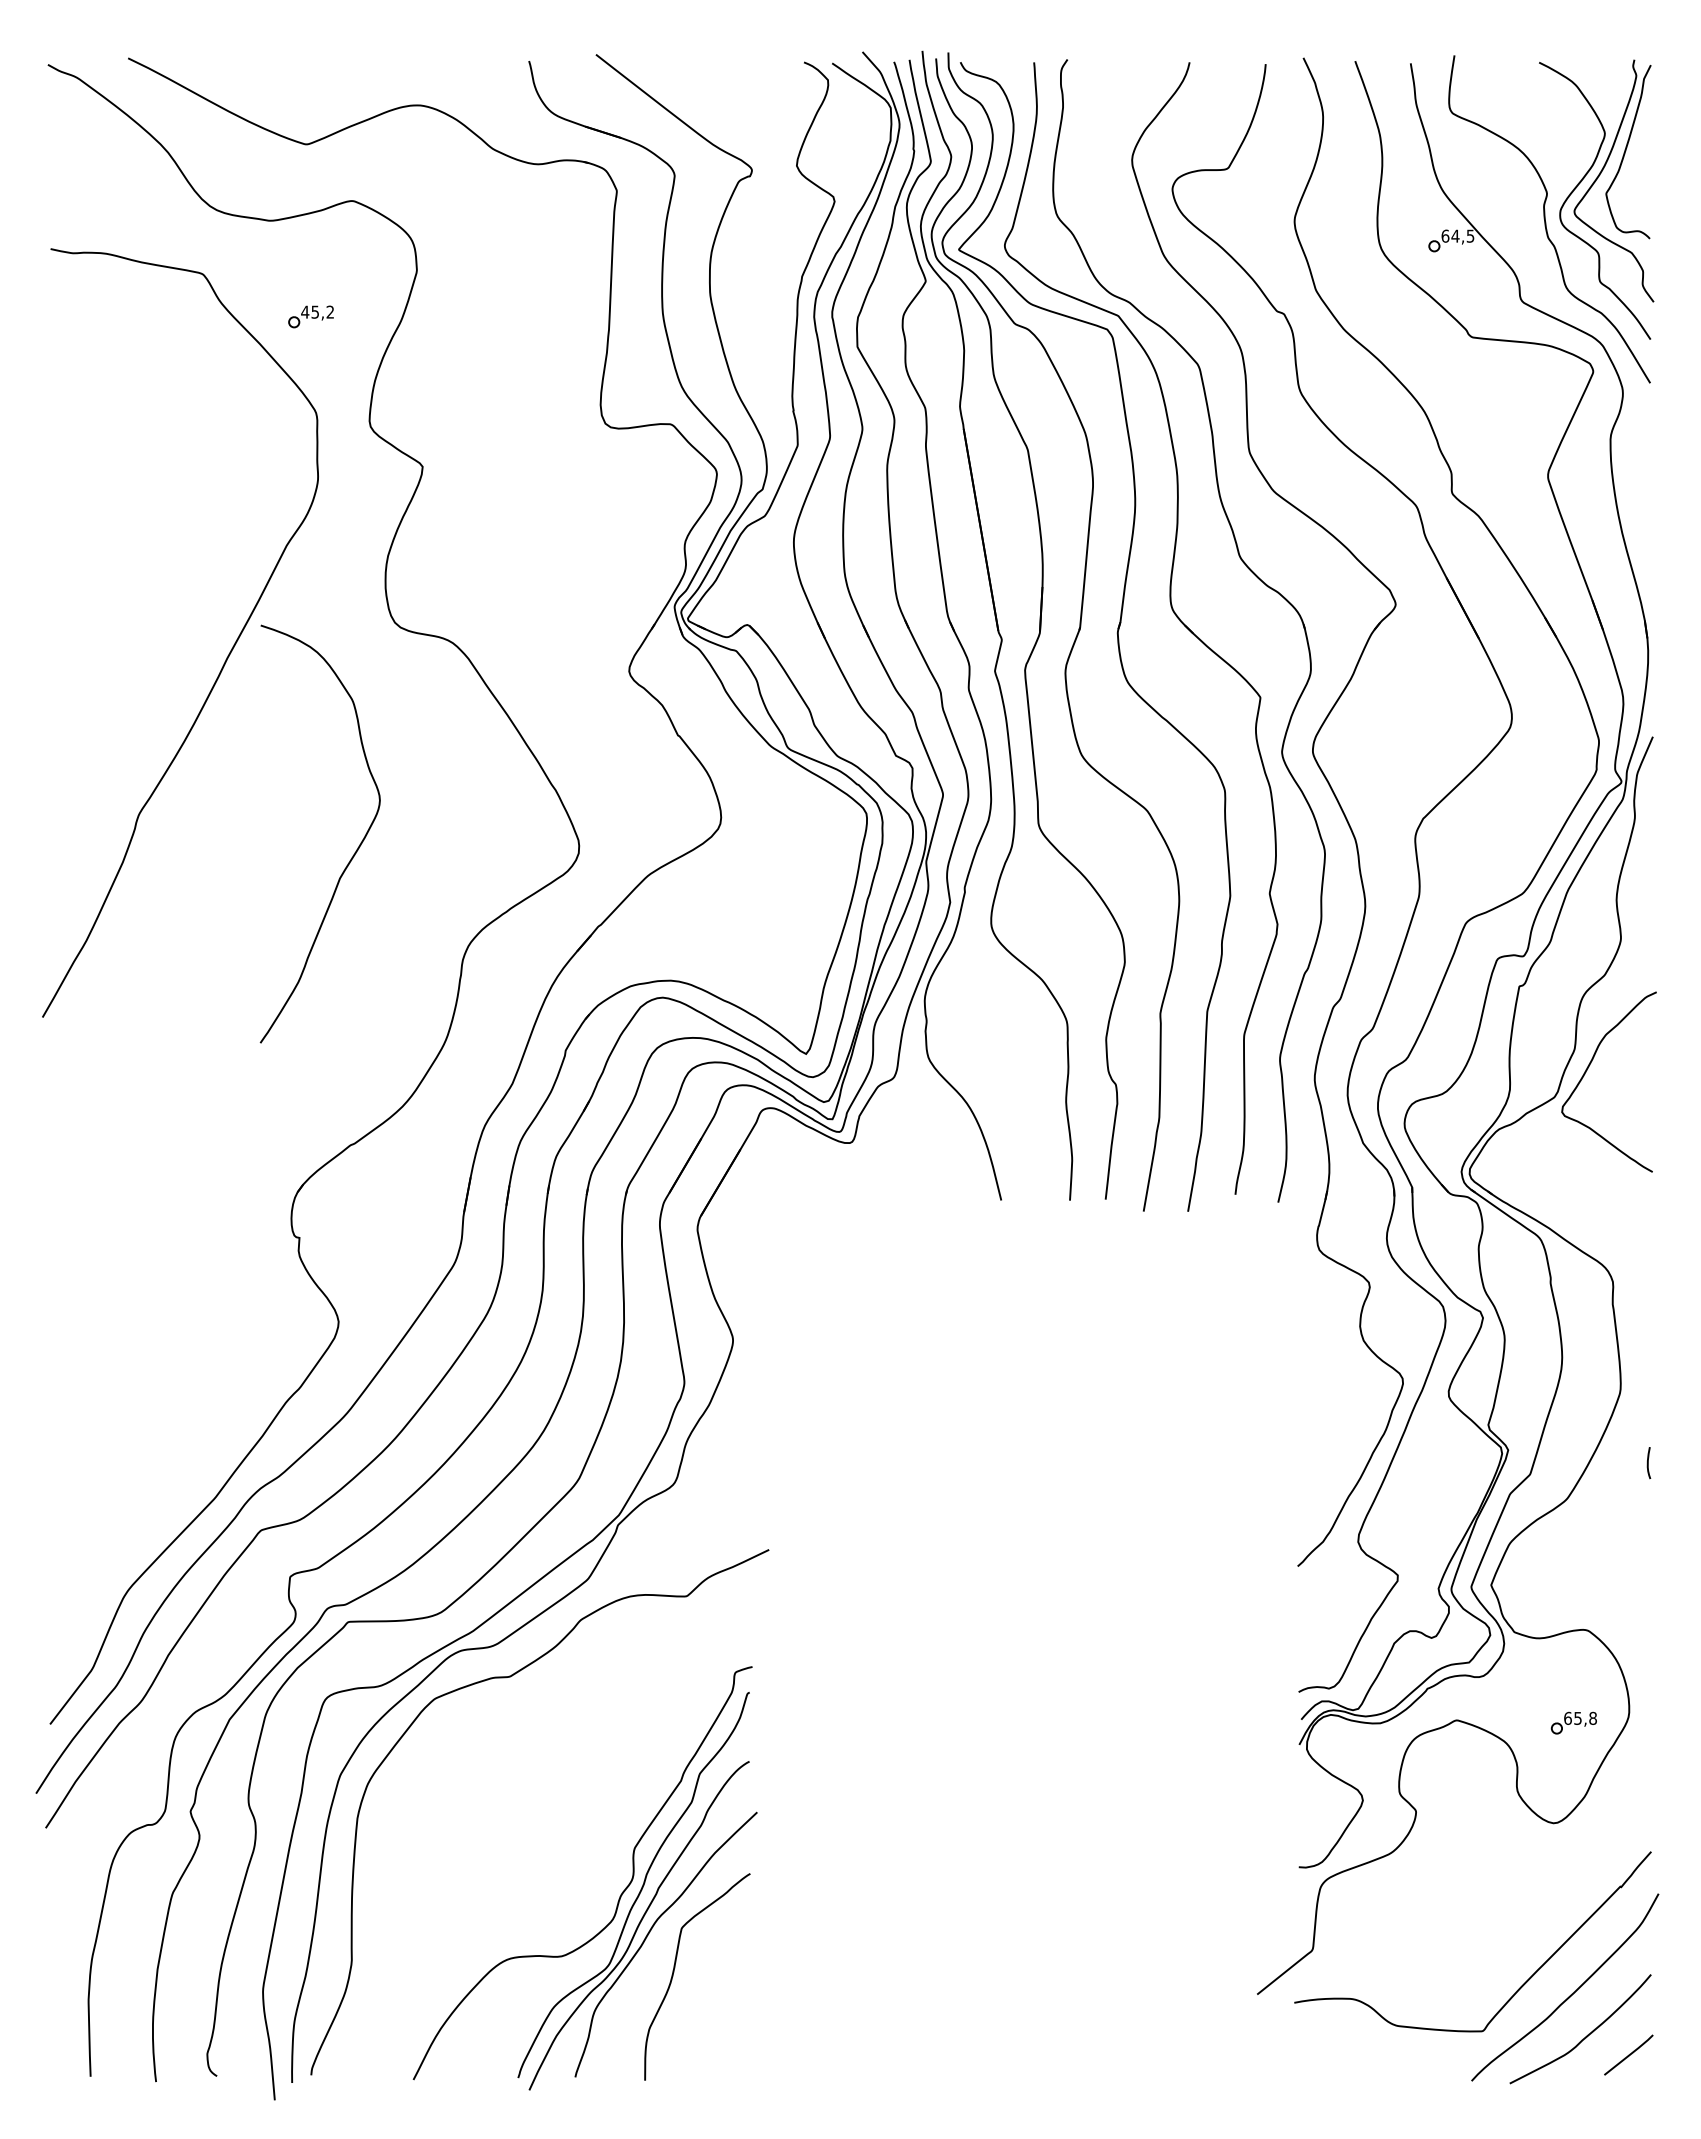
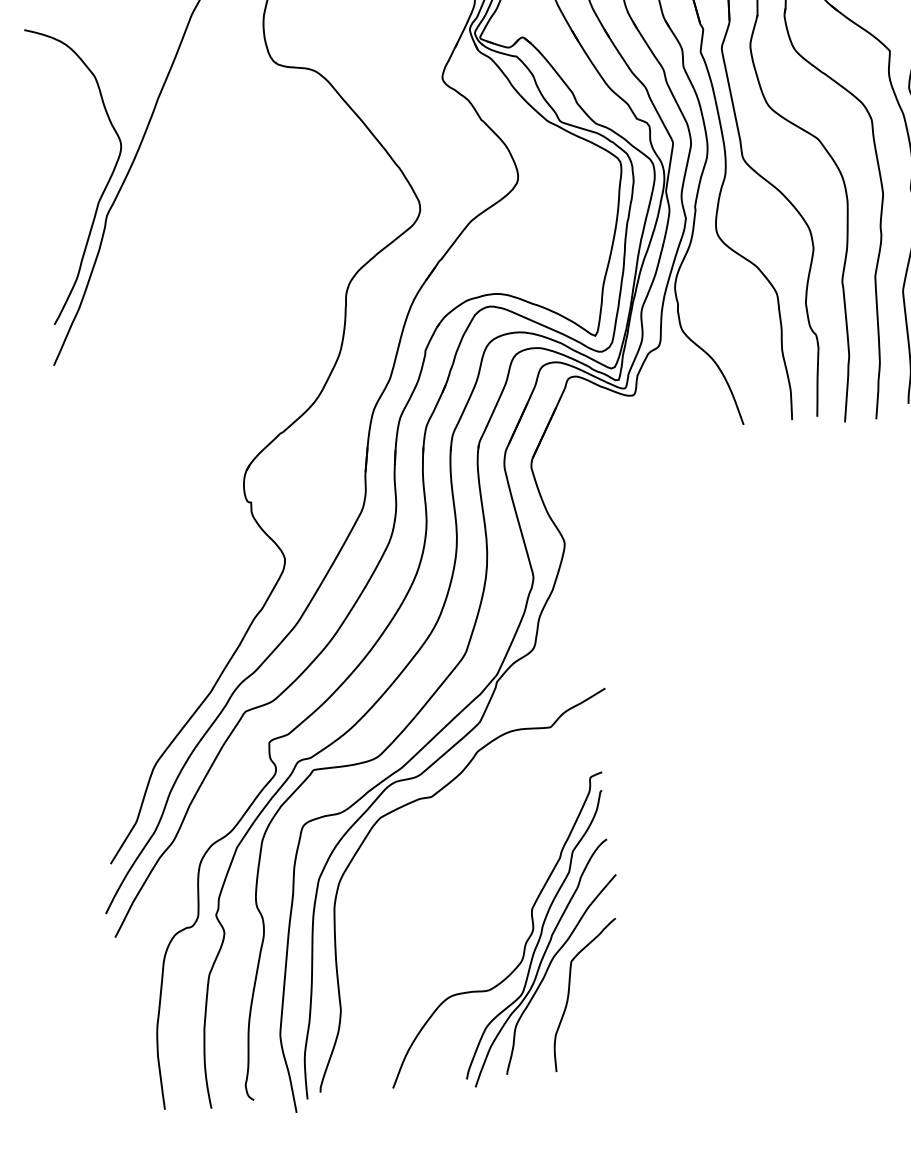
curve: (352, 855) -> (105, 185), moved

